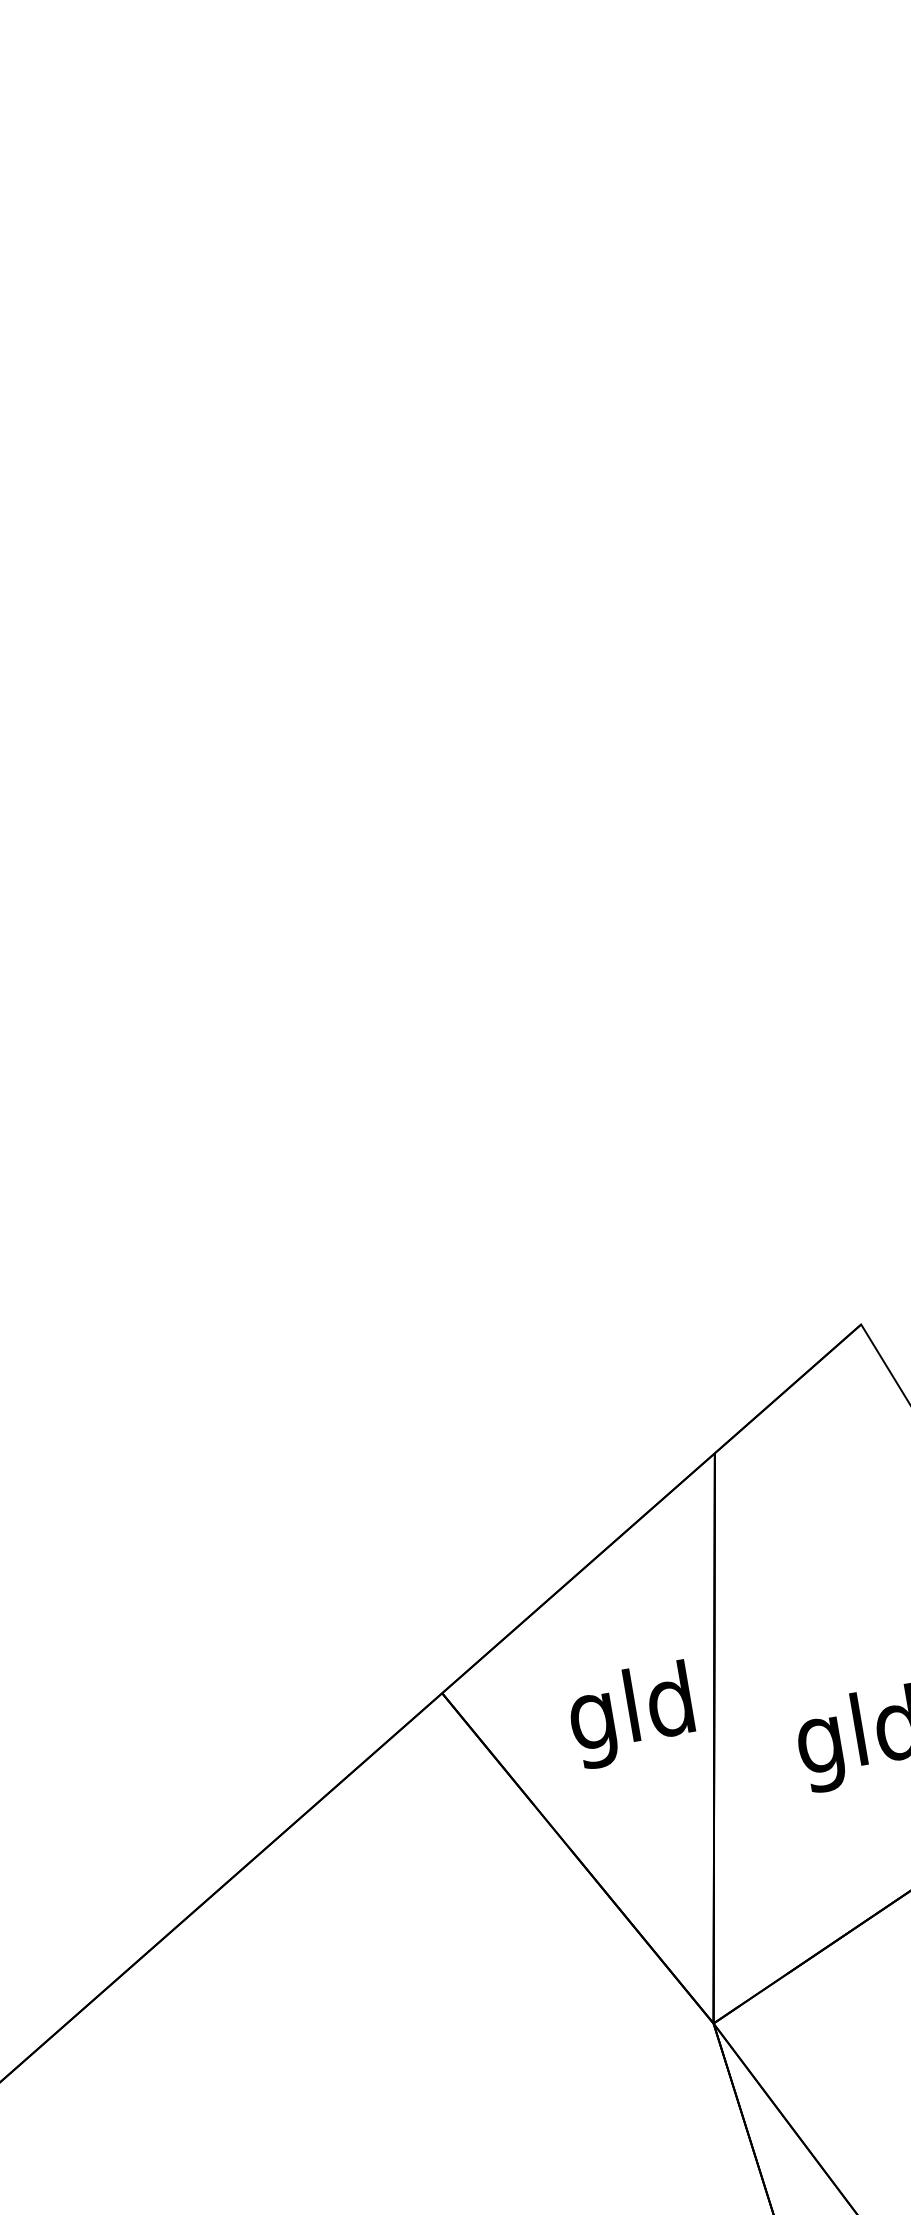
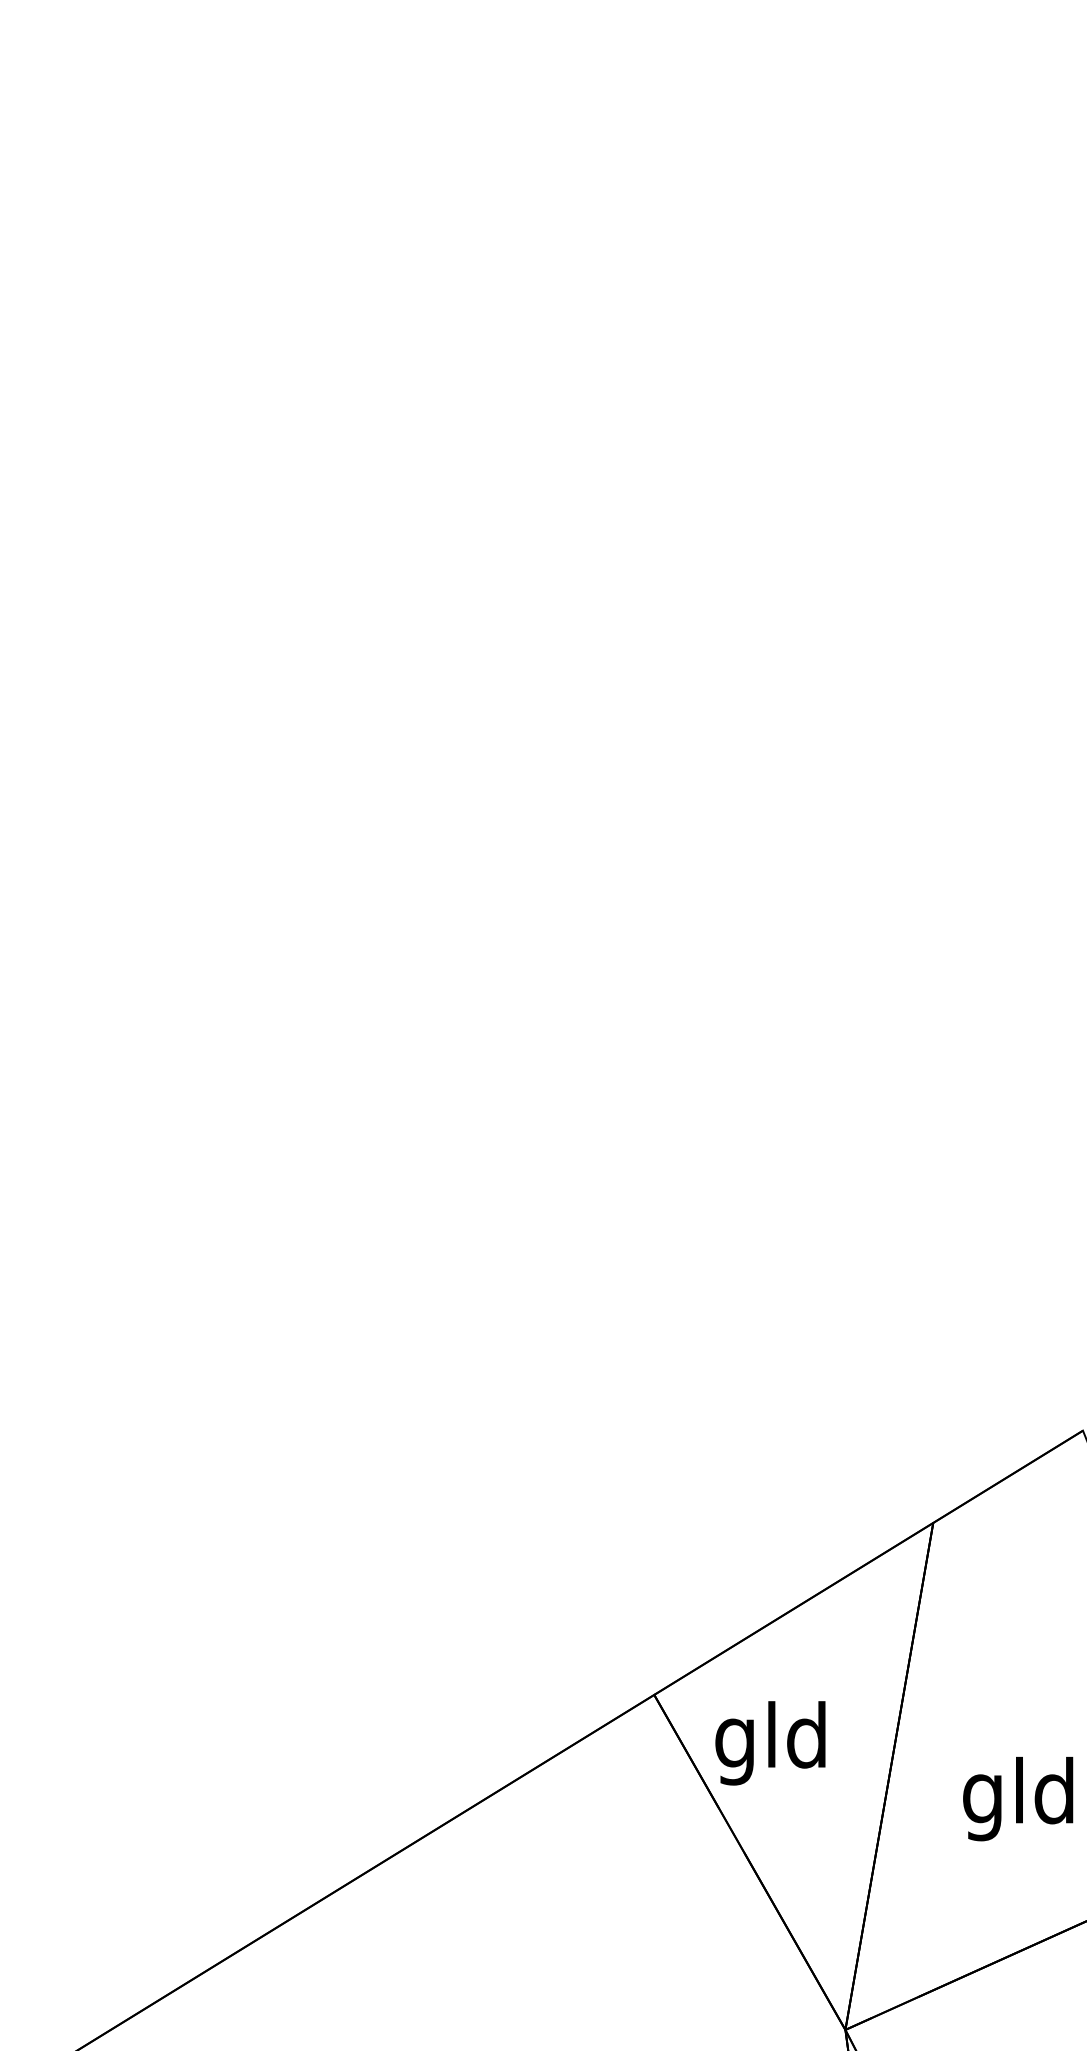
text: (631, 1715) -> (770, 1743), moved

